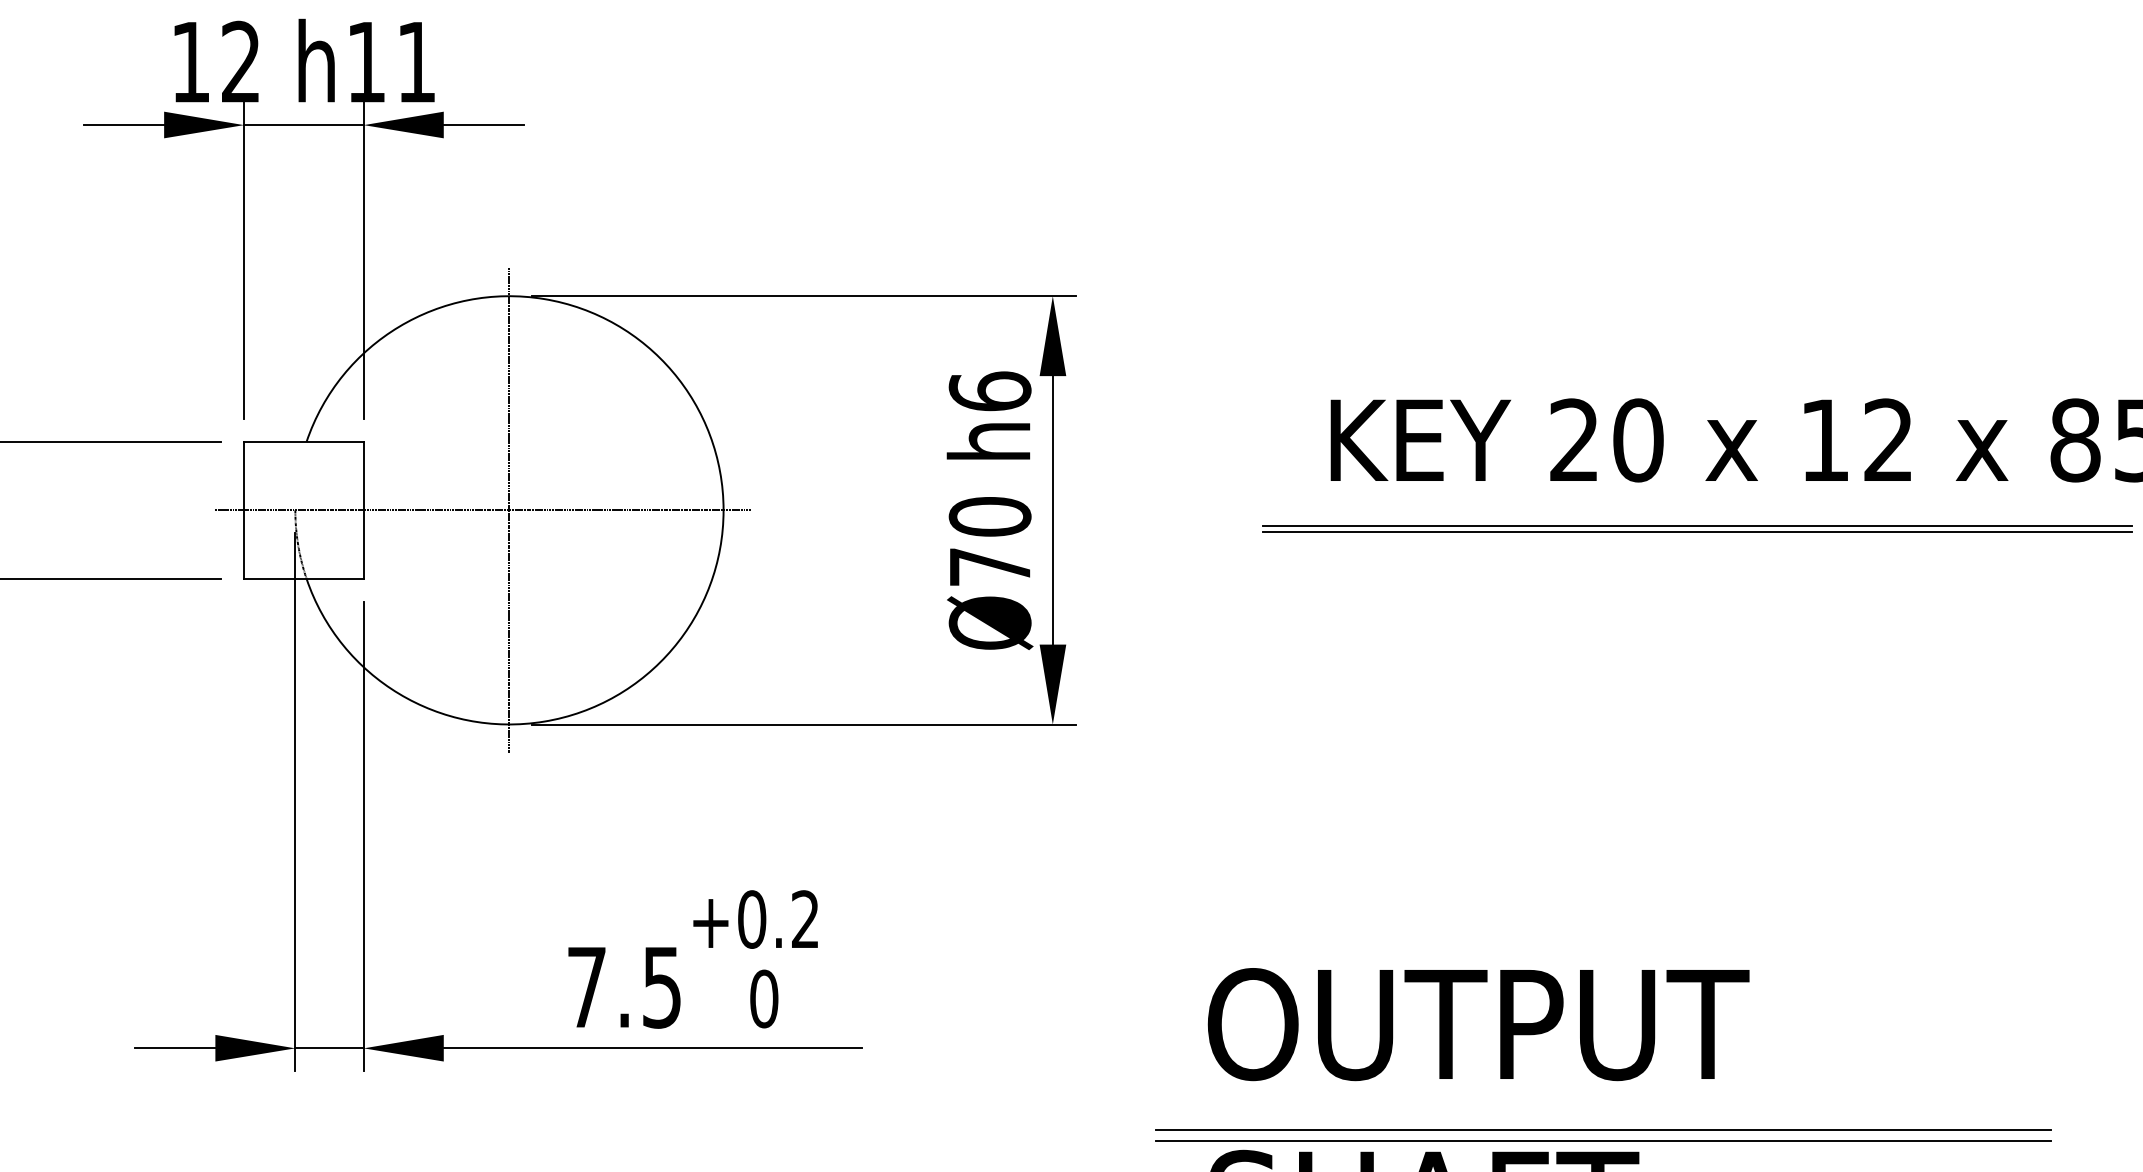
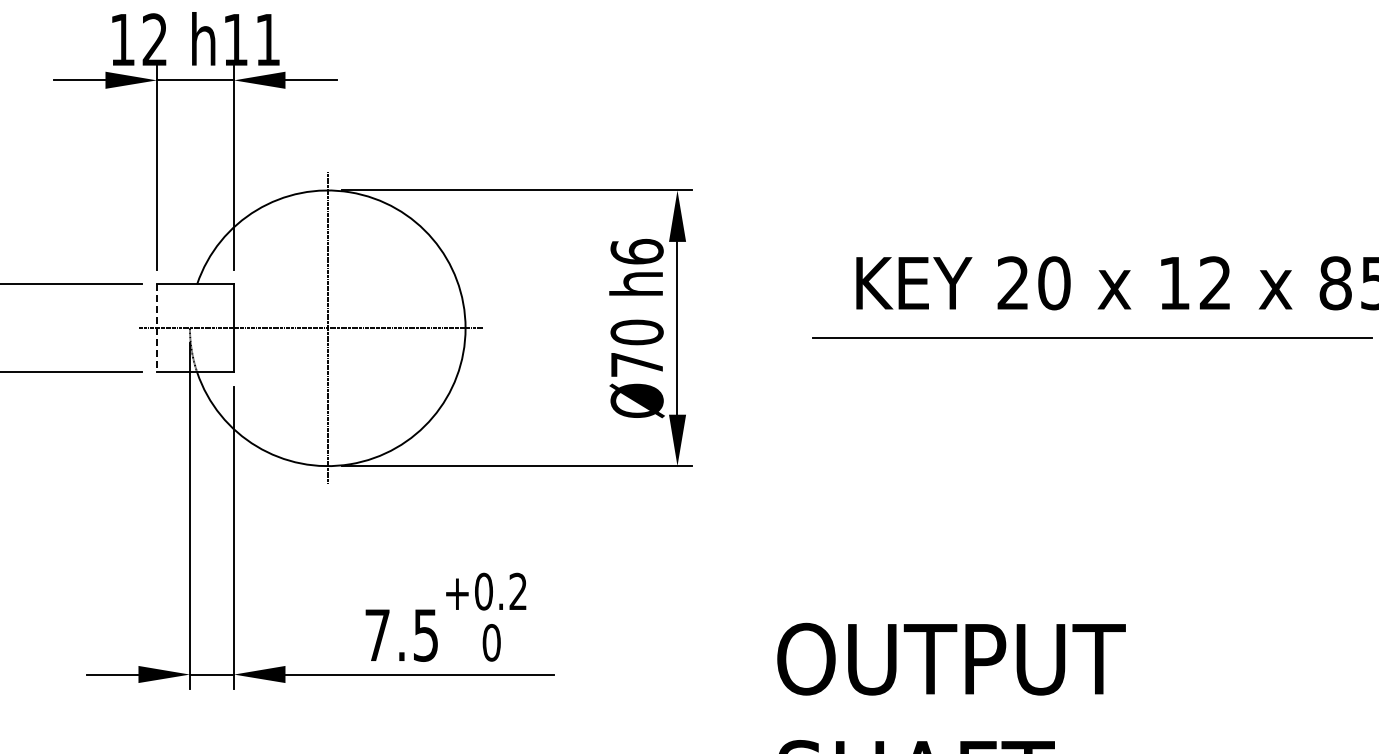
line: (243, 510) -> (156, 328), solid -> dashed
line: (1697, 530) -> (1092, 341), removed
line: (1602, 1129) -> (1031, 726), removed
line: (1602, 1141) -> (1031, 734), removed

